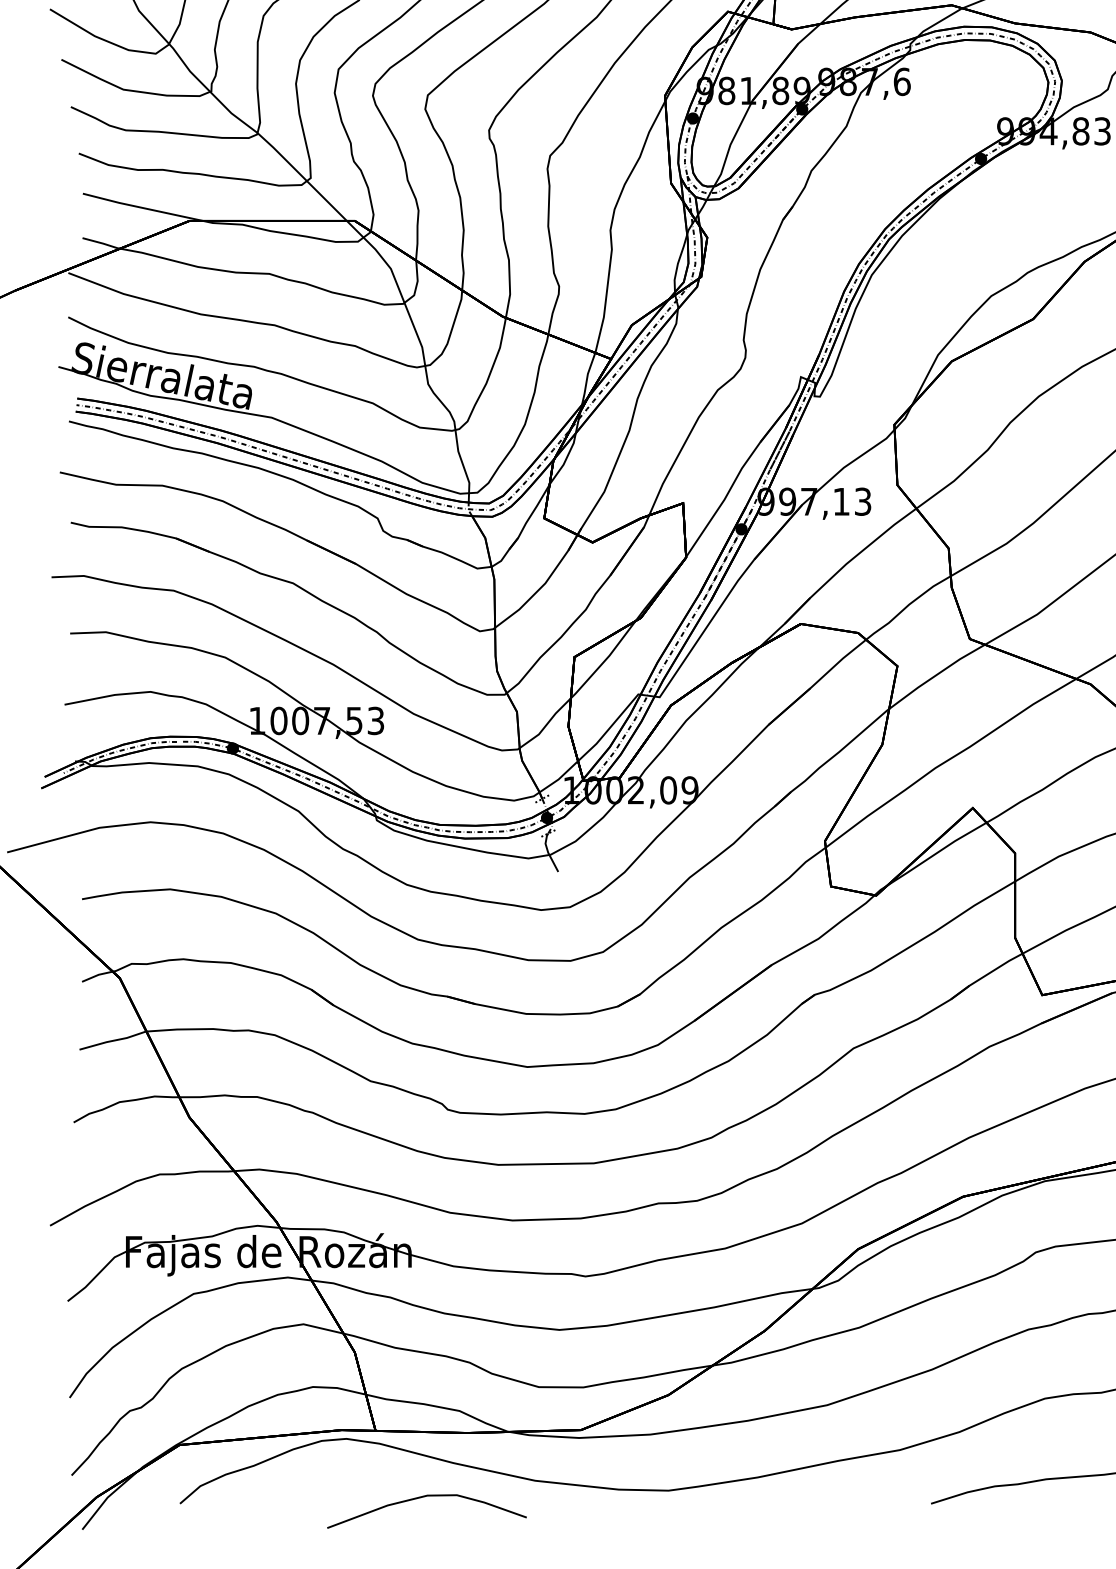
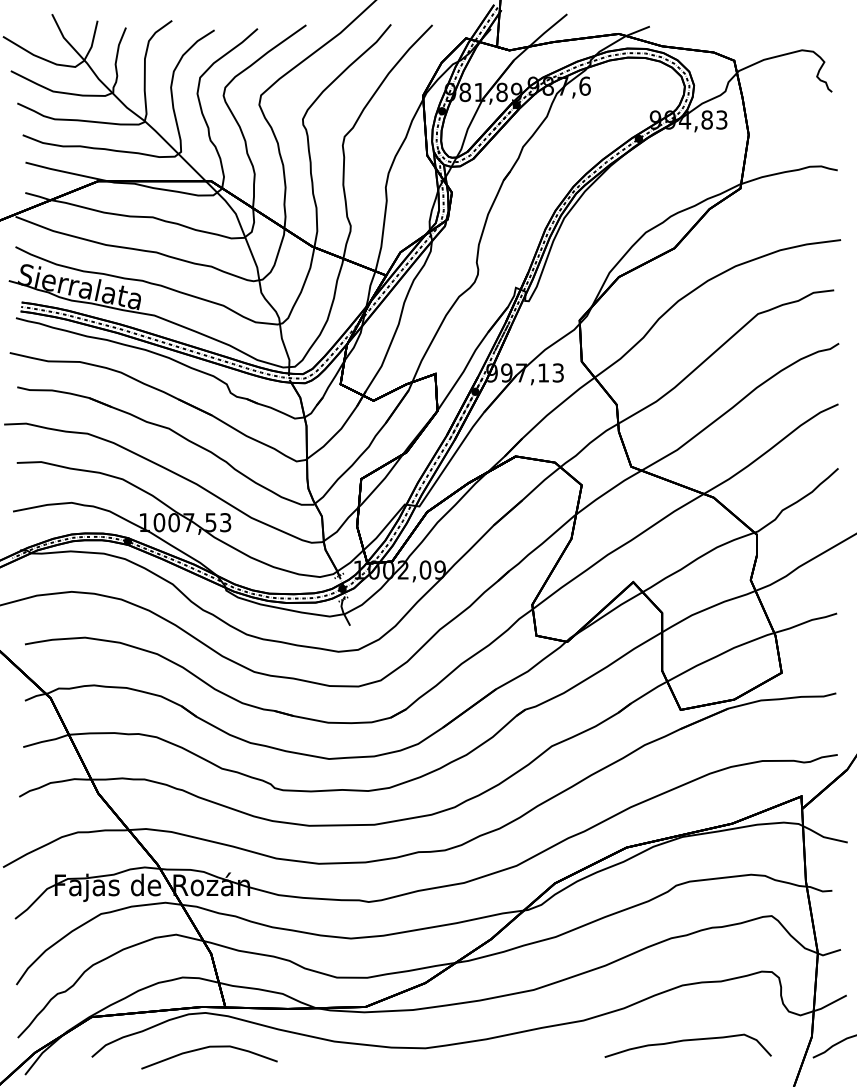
curve: (424, 1498) -> (207, 1048), moved

